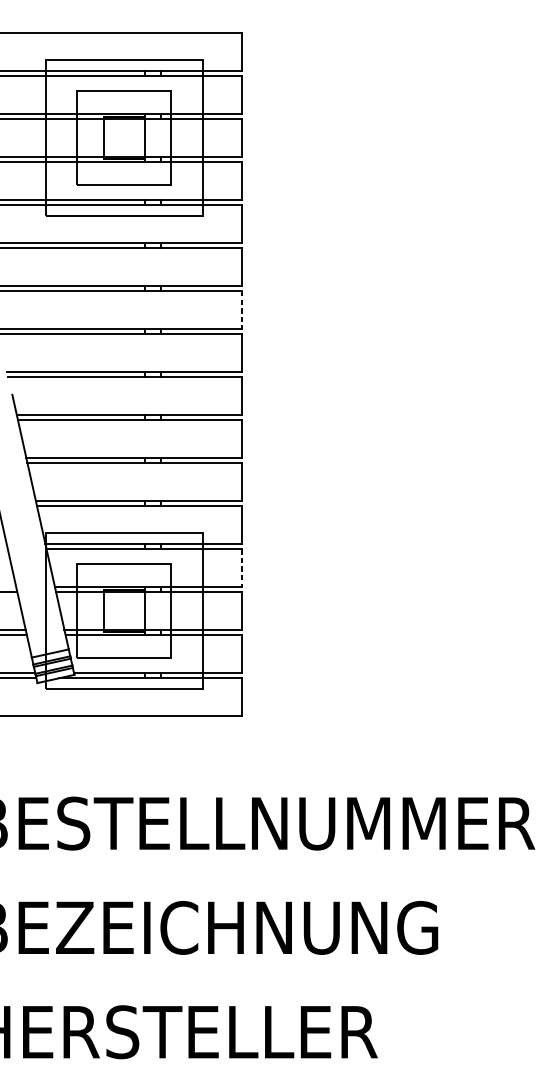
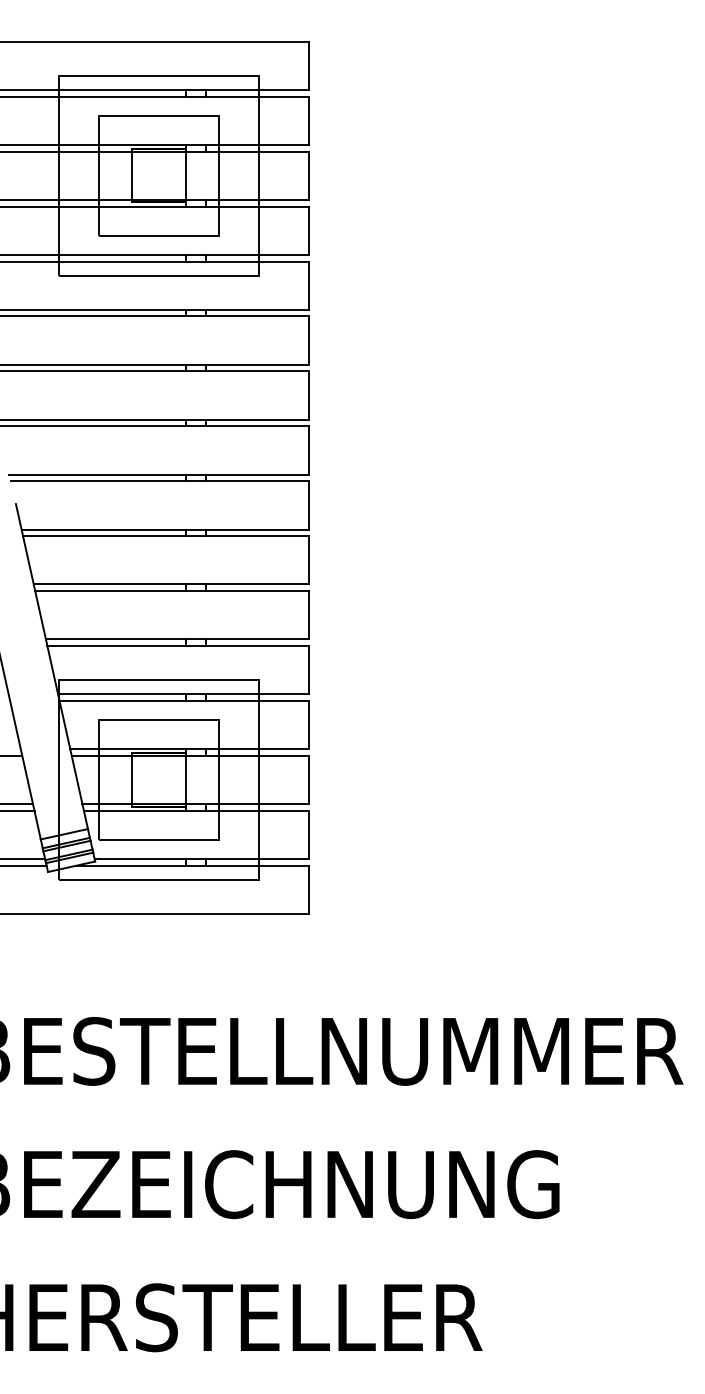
line: (241, 310) -> (308, 396), dashed -> solid
line: (241, 568) -> (308, 725), dashed -> solid

